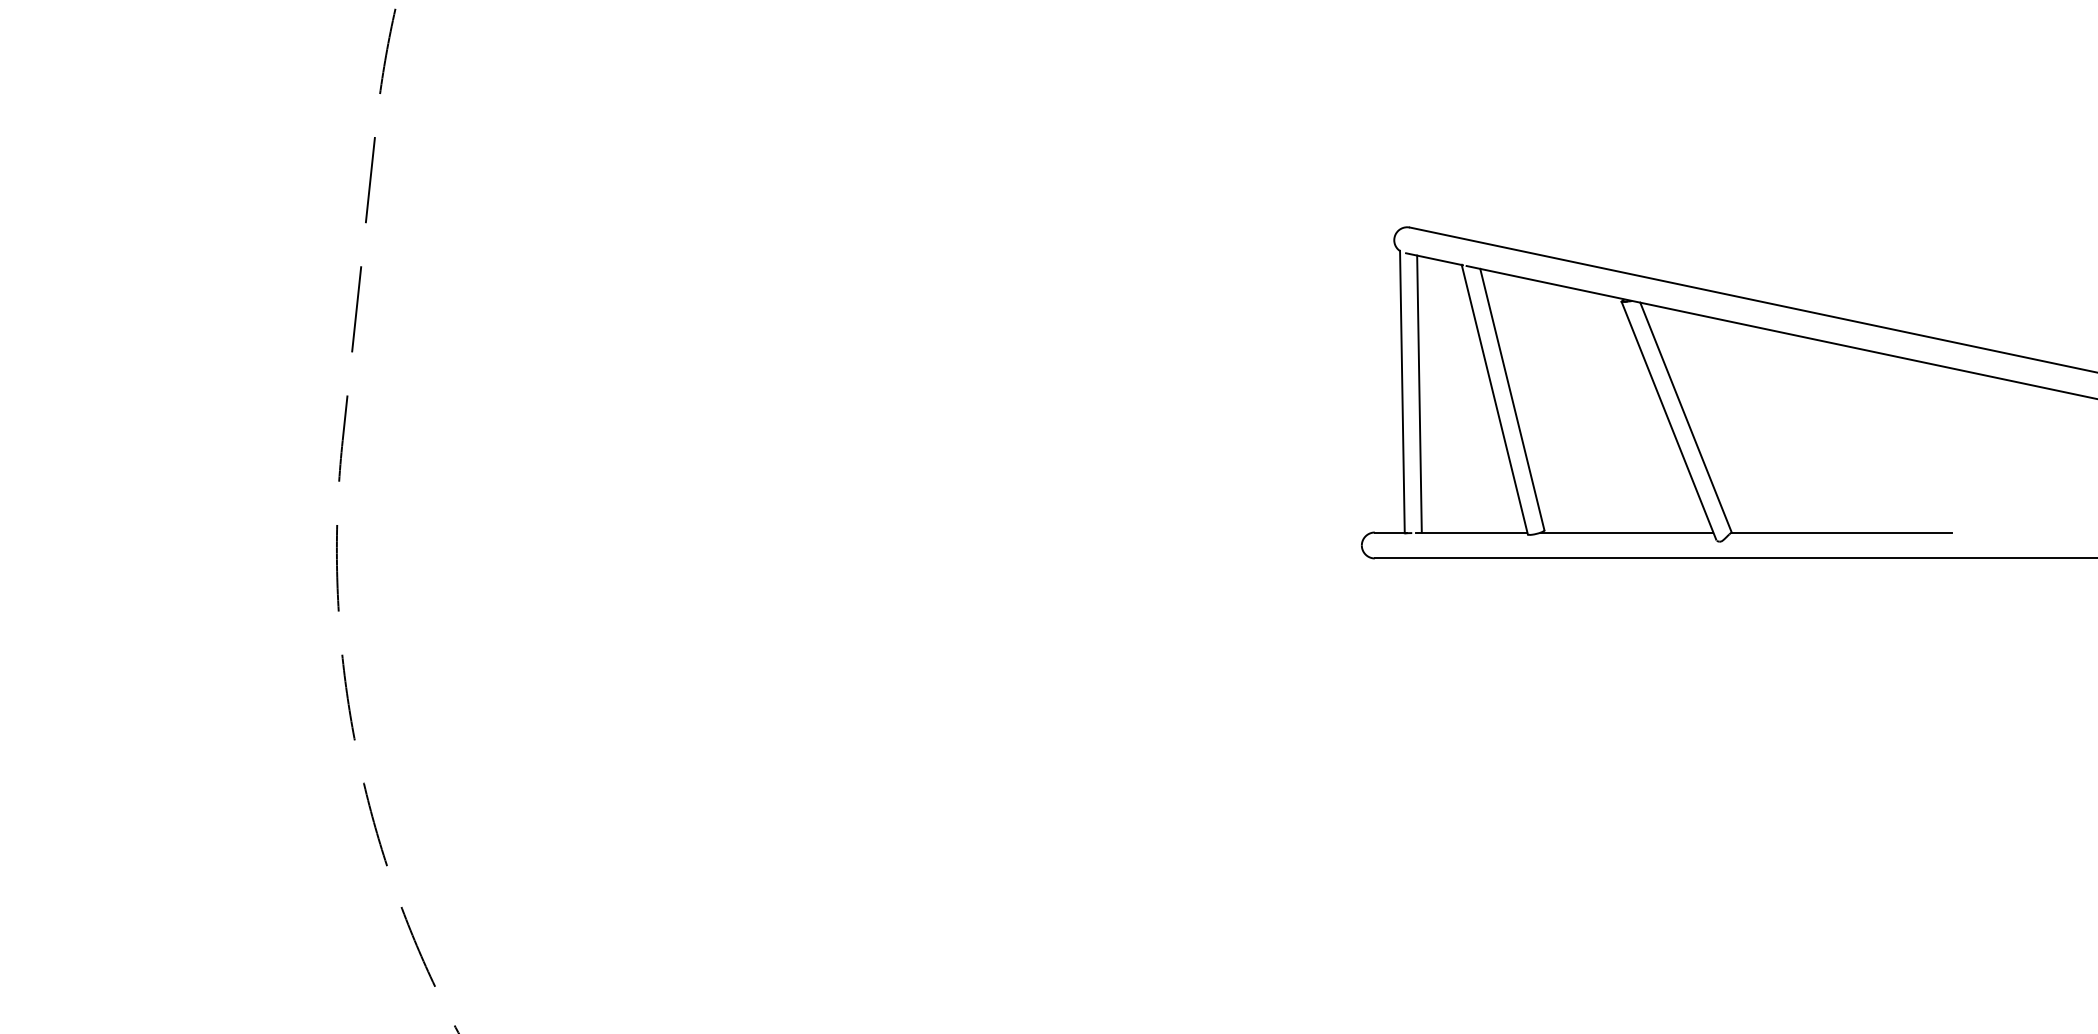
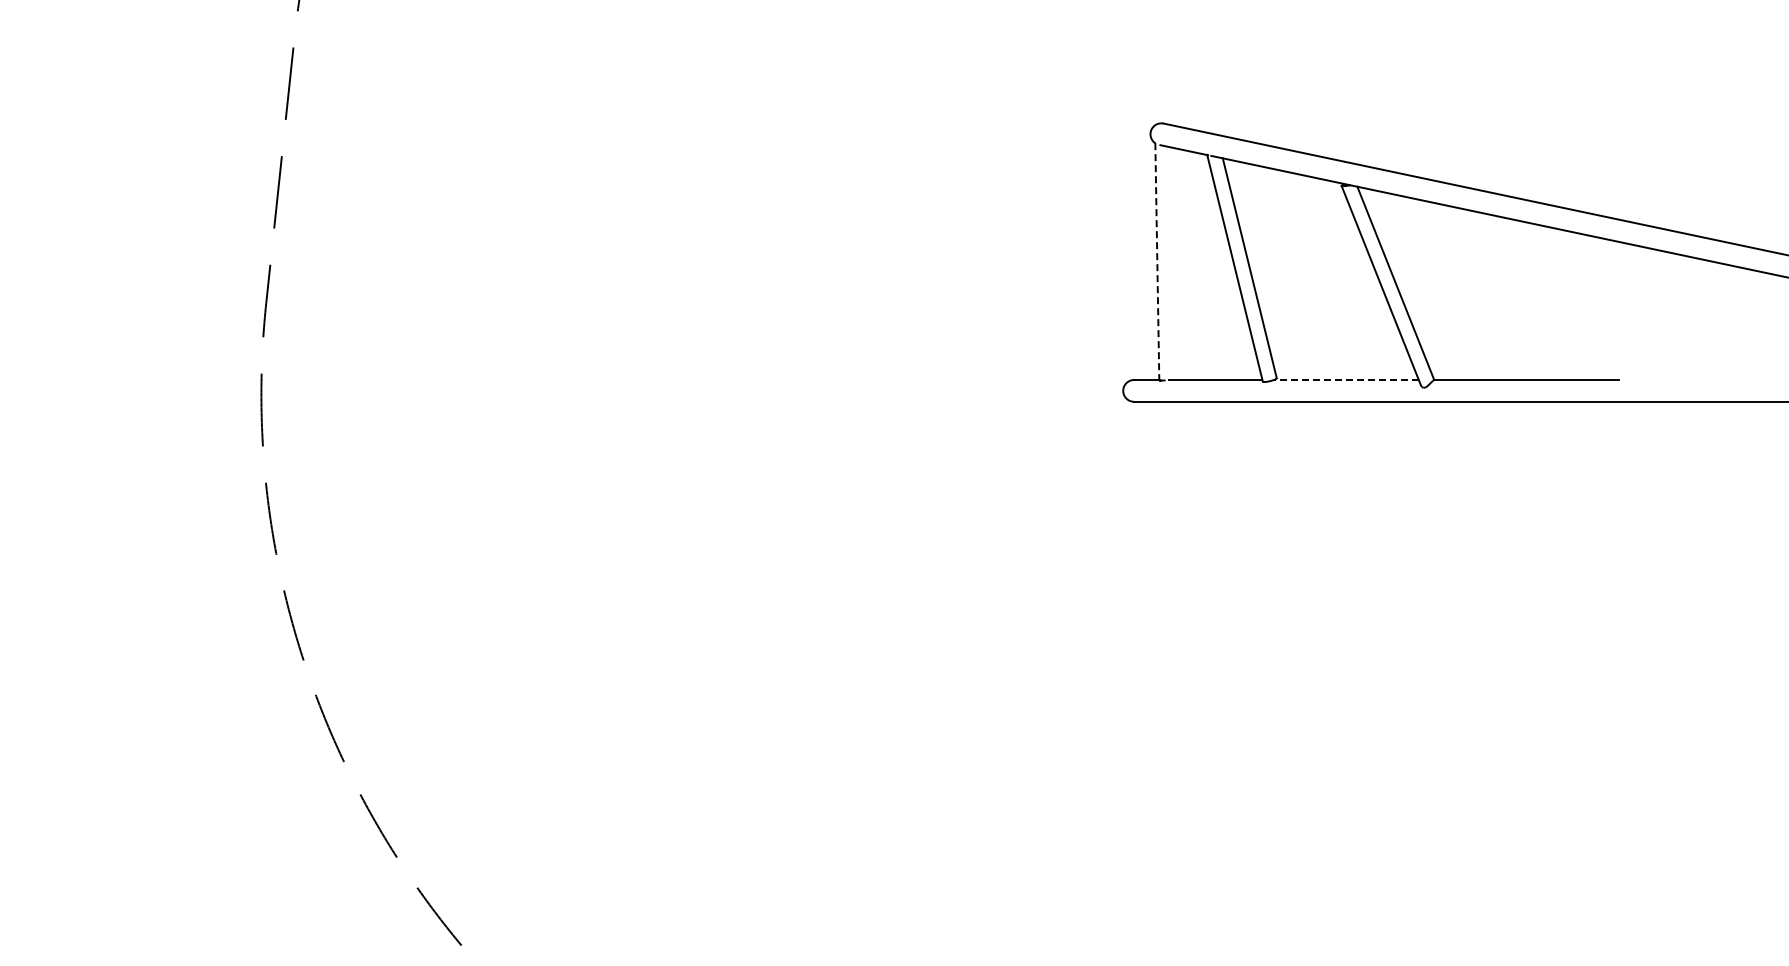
line: (1402, 391) -> (1157, 261), solid -> dashed
line: (1419, 393) -> (1171, 263), removed
line: (1626, 533) -> (1345, 380), solid -> dashed

